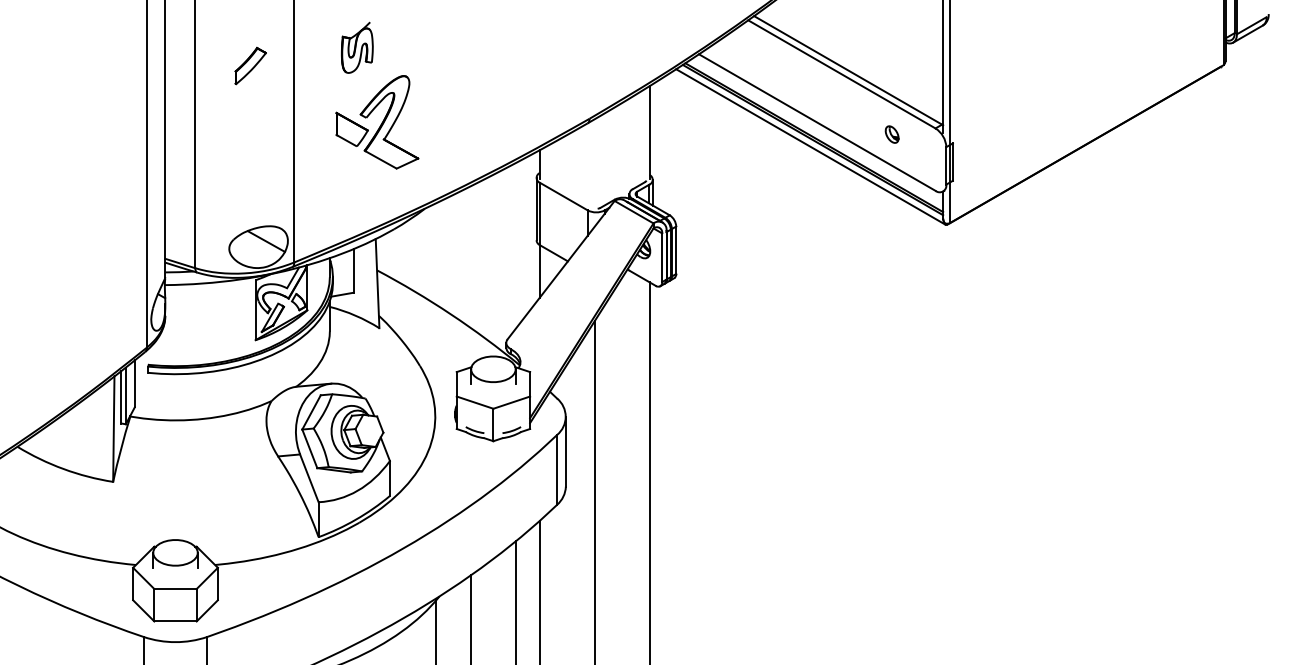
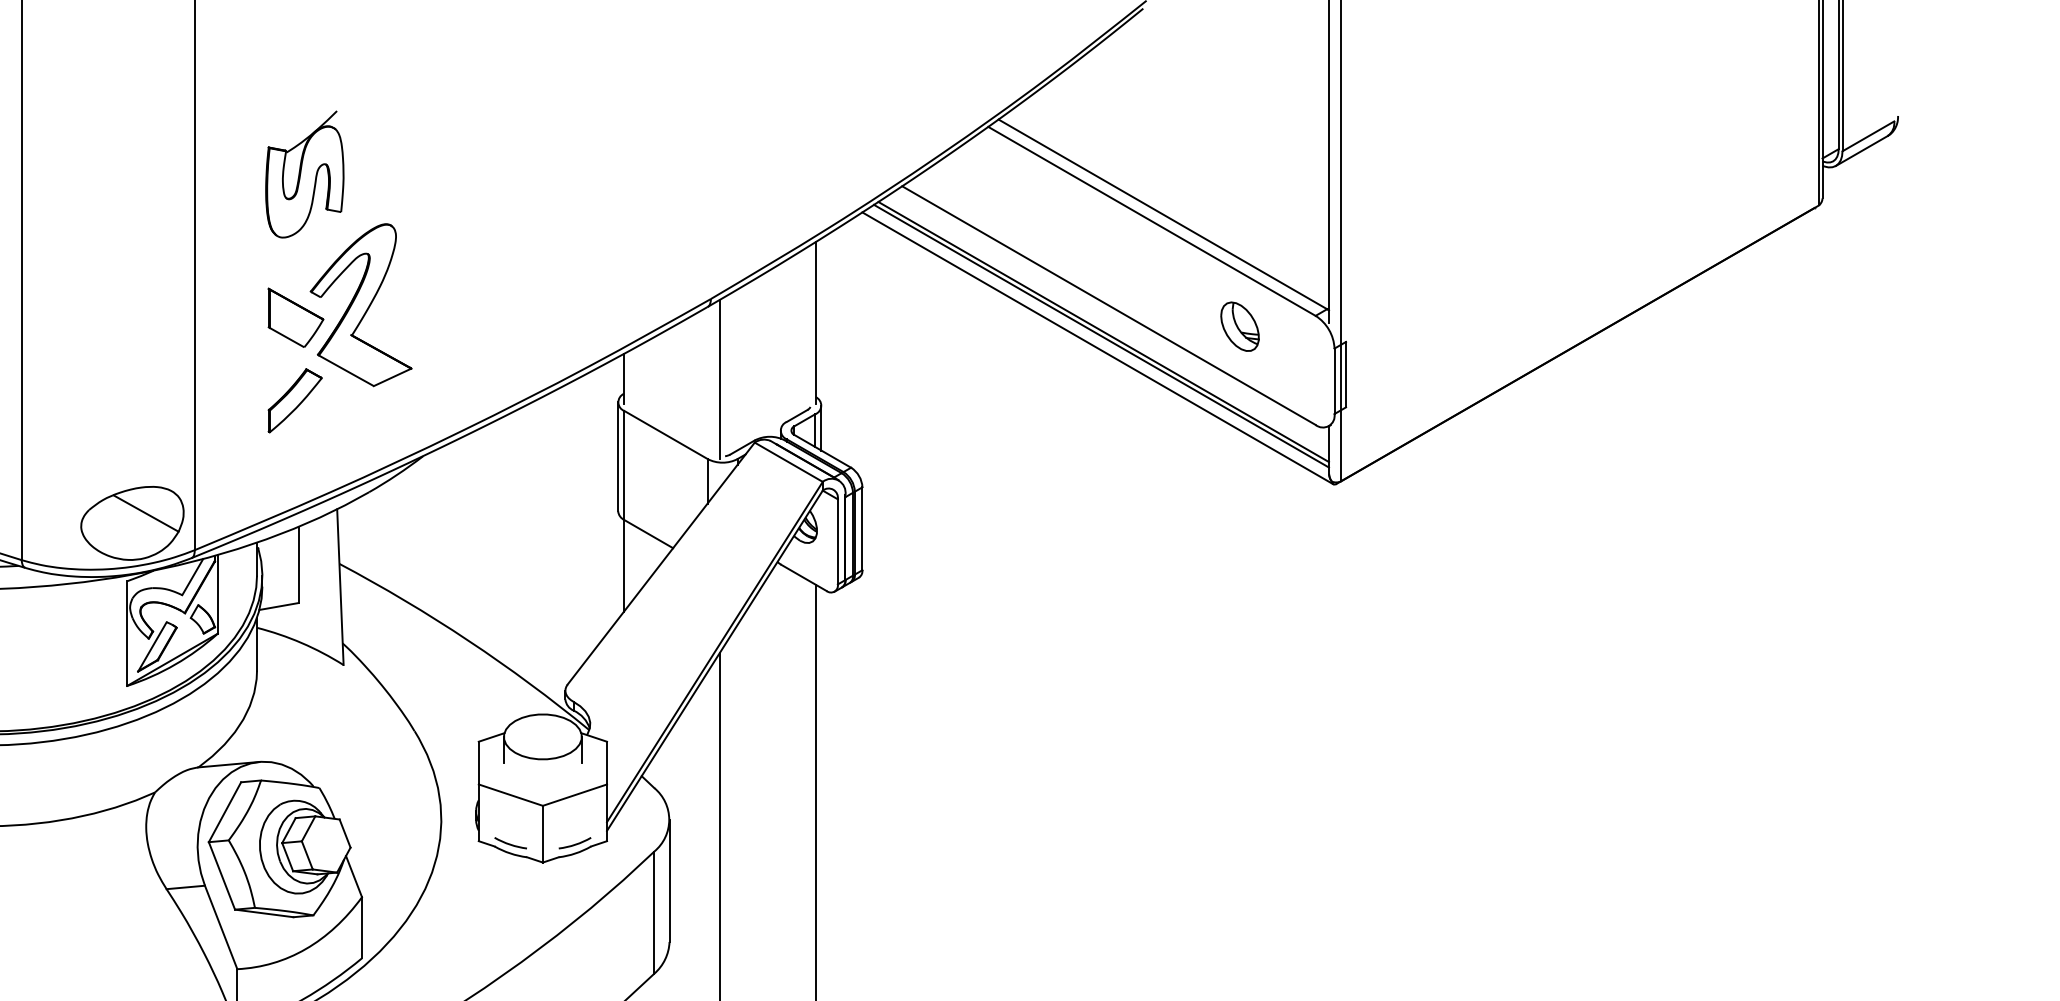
part: (357, 47) -> (305, 174), size x1.43
part: (250, 65) -> (294, 399), moved
part: (891, 134) -> (1238, 326), size x1.67
line: (594, 164) -> (719, 378), added

